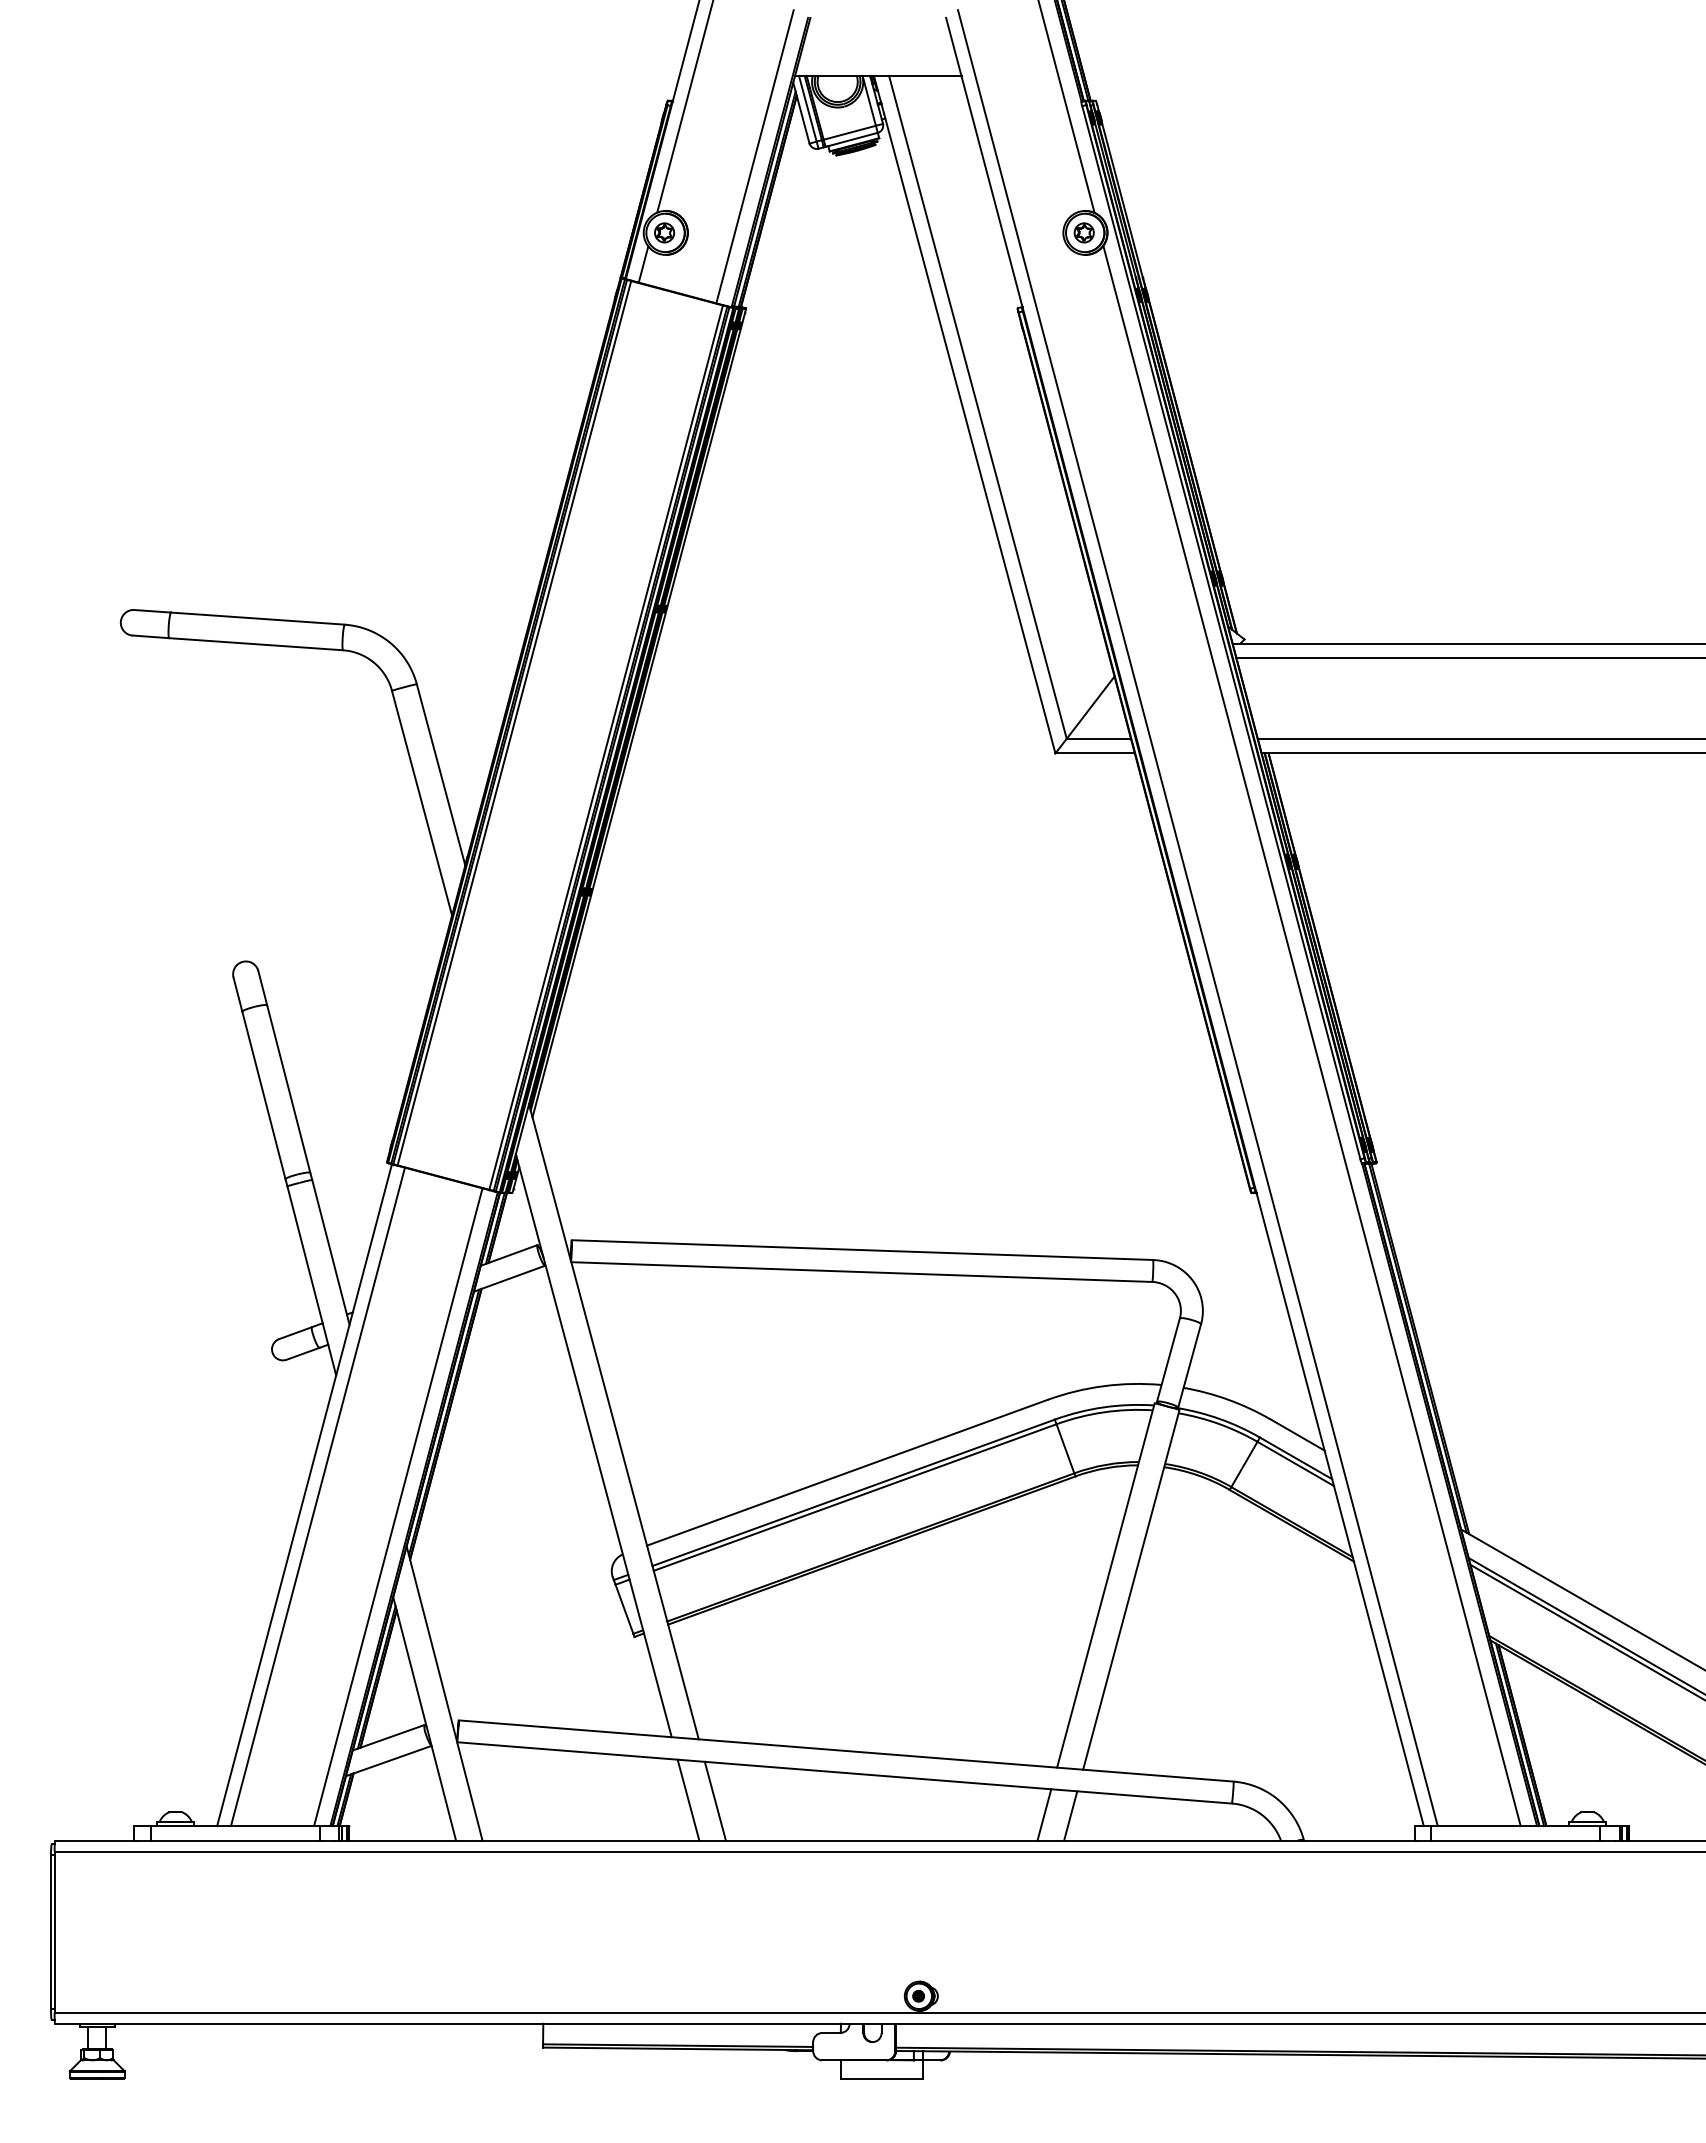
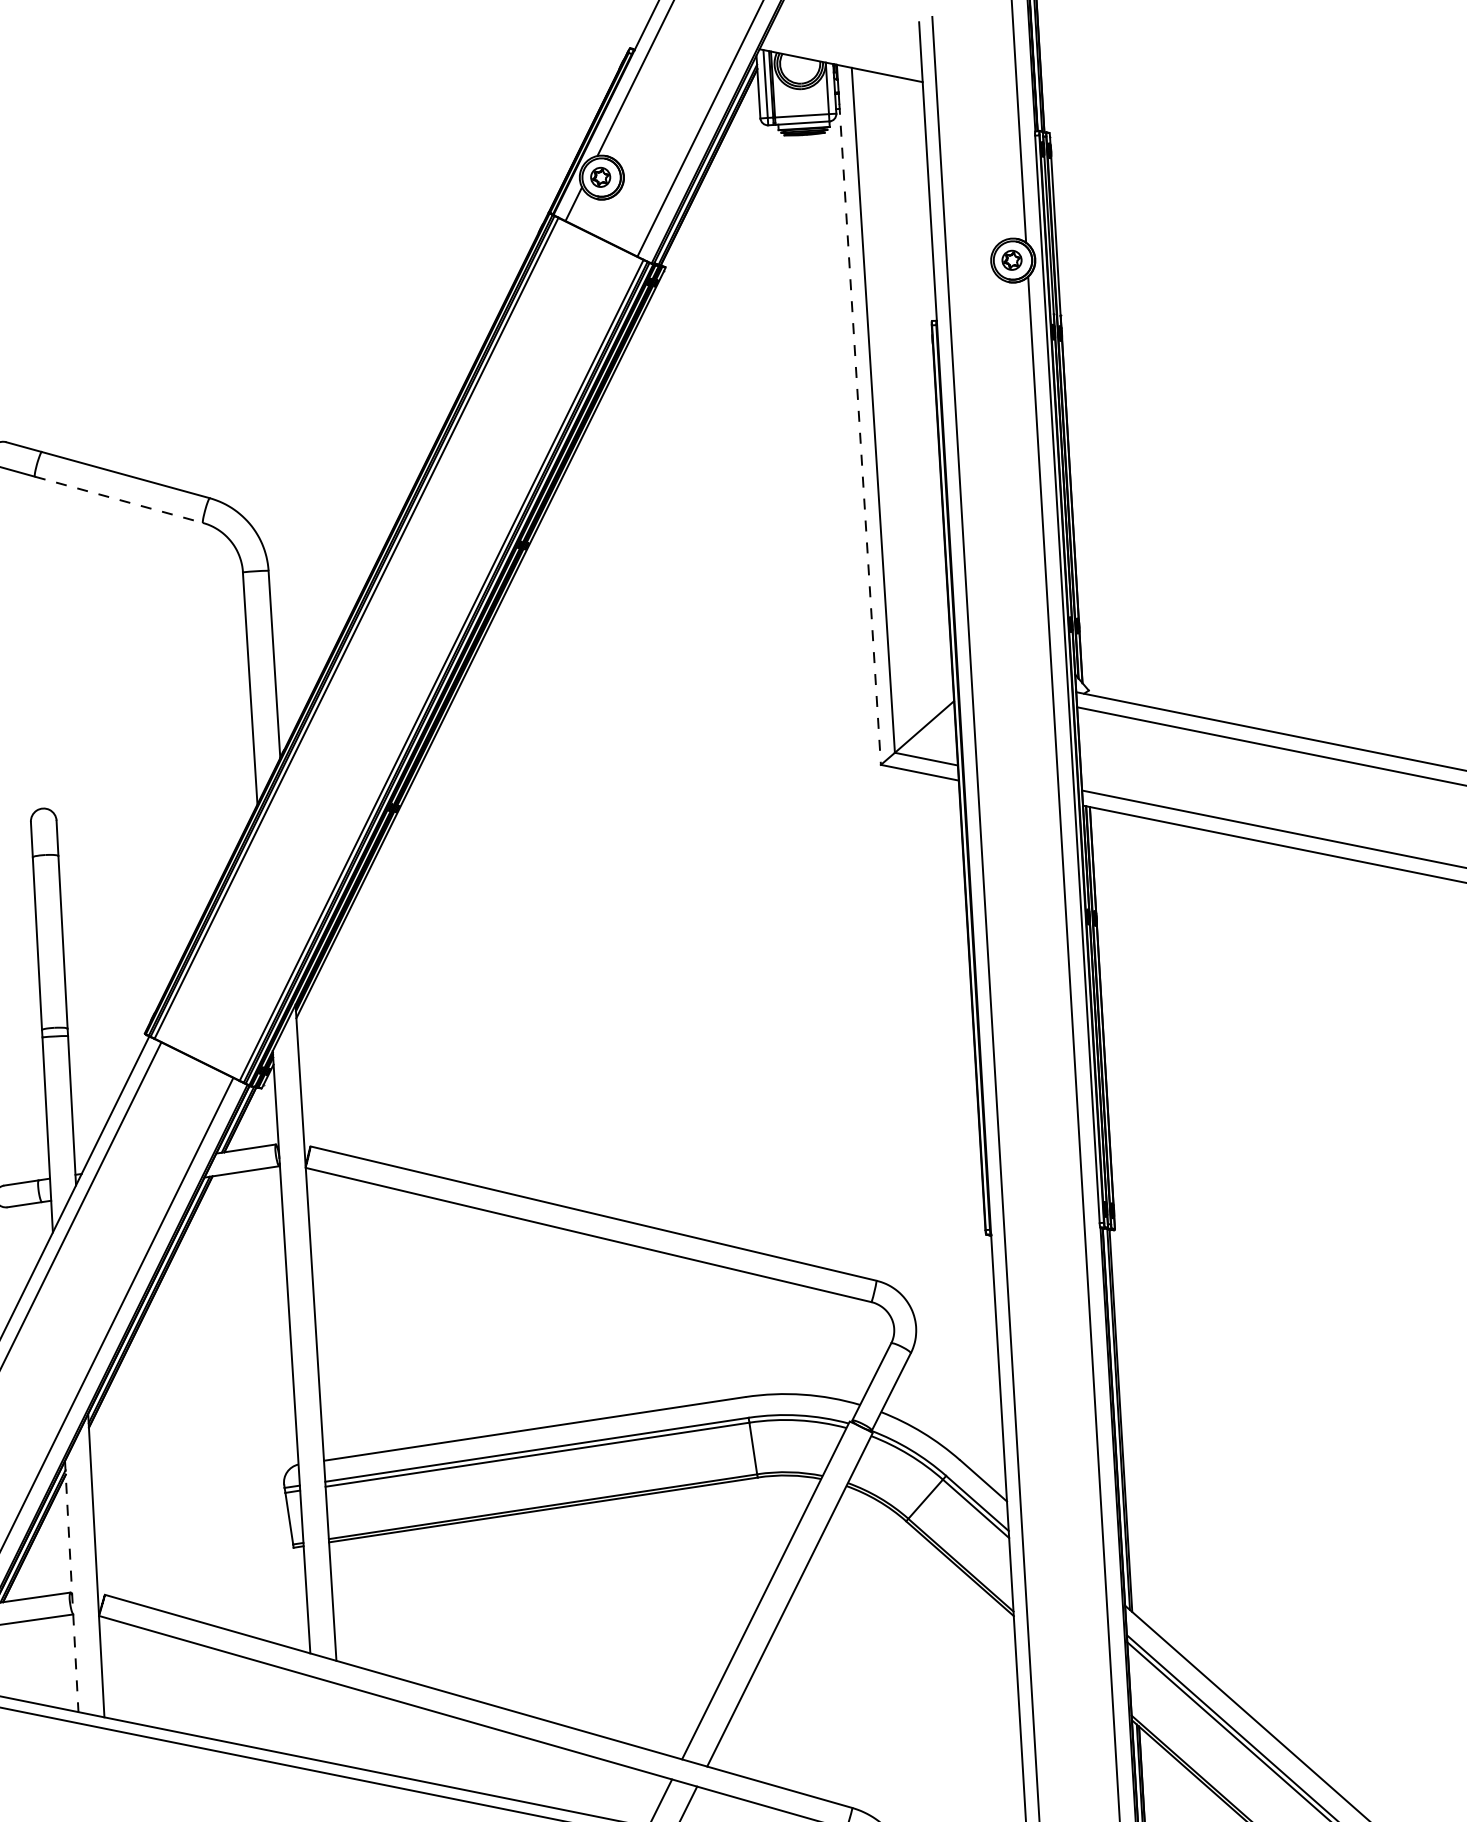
line: (969, 434) -> (859, 435), solid -> dashed
line: (256, 644) -> (119, 500), solid -> dashed
line: (424, 1718) -> (71, 1586), solid -> dashed
line: (688, 1799) -> (314, 1717), removed
line: (714, 1800) -> (339, 1723), removed

